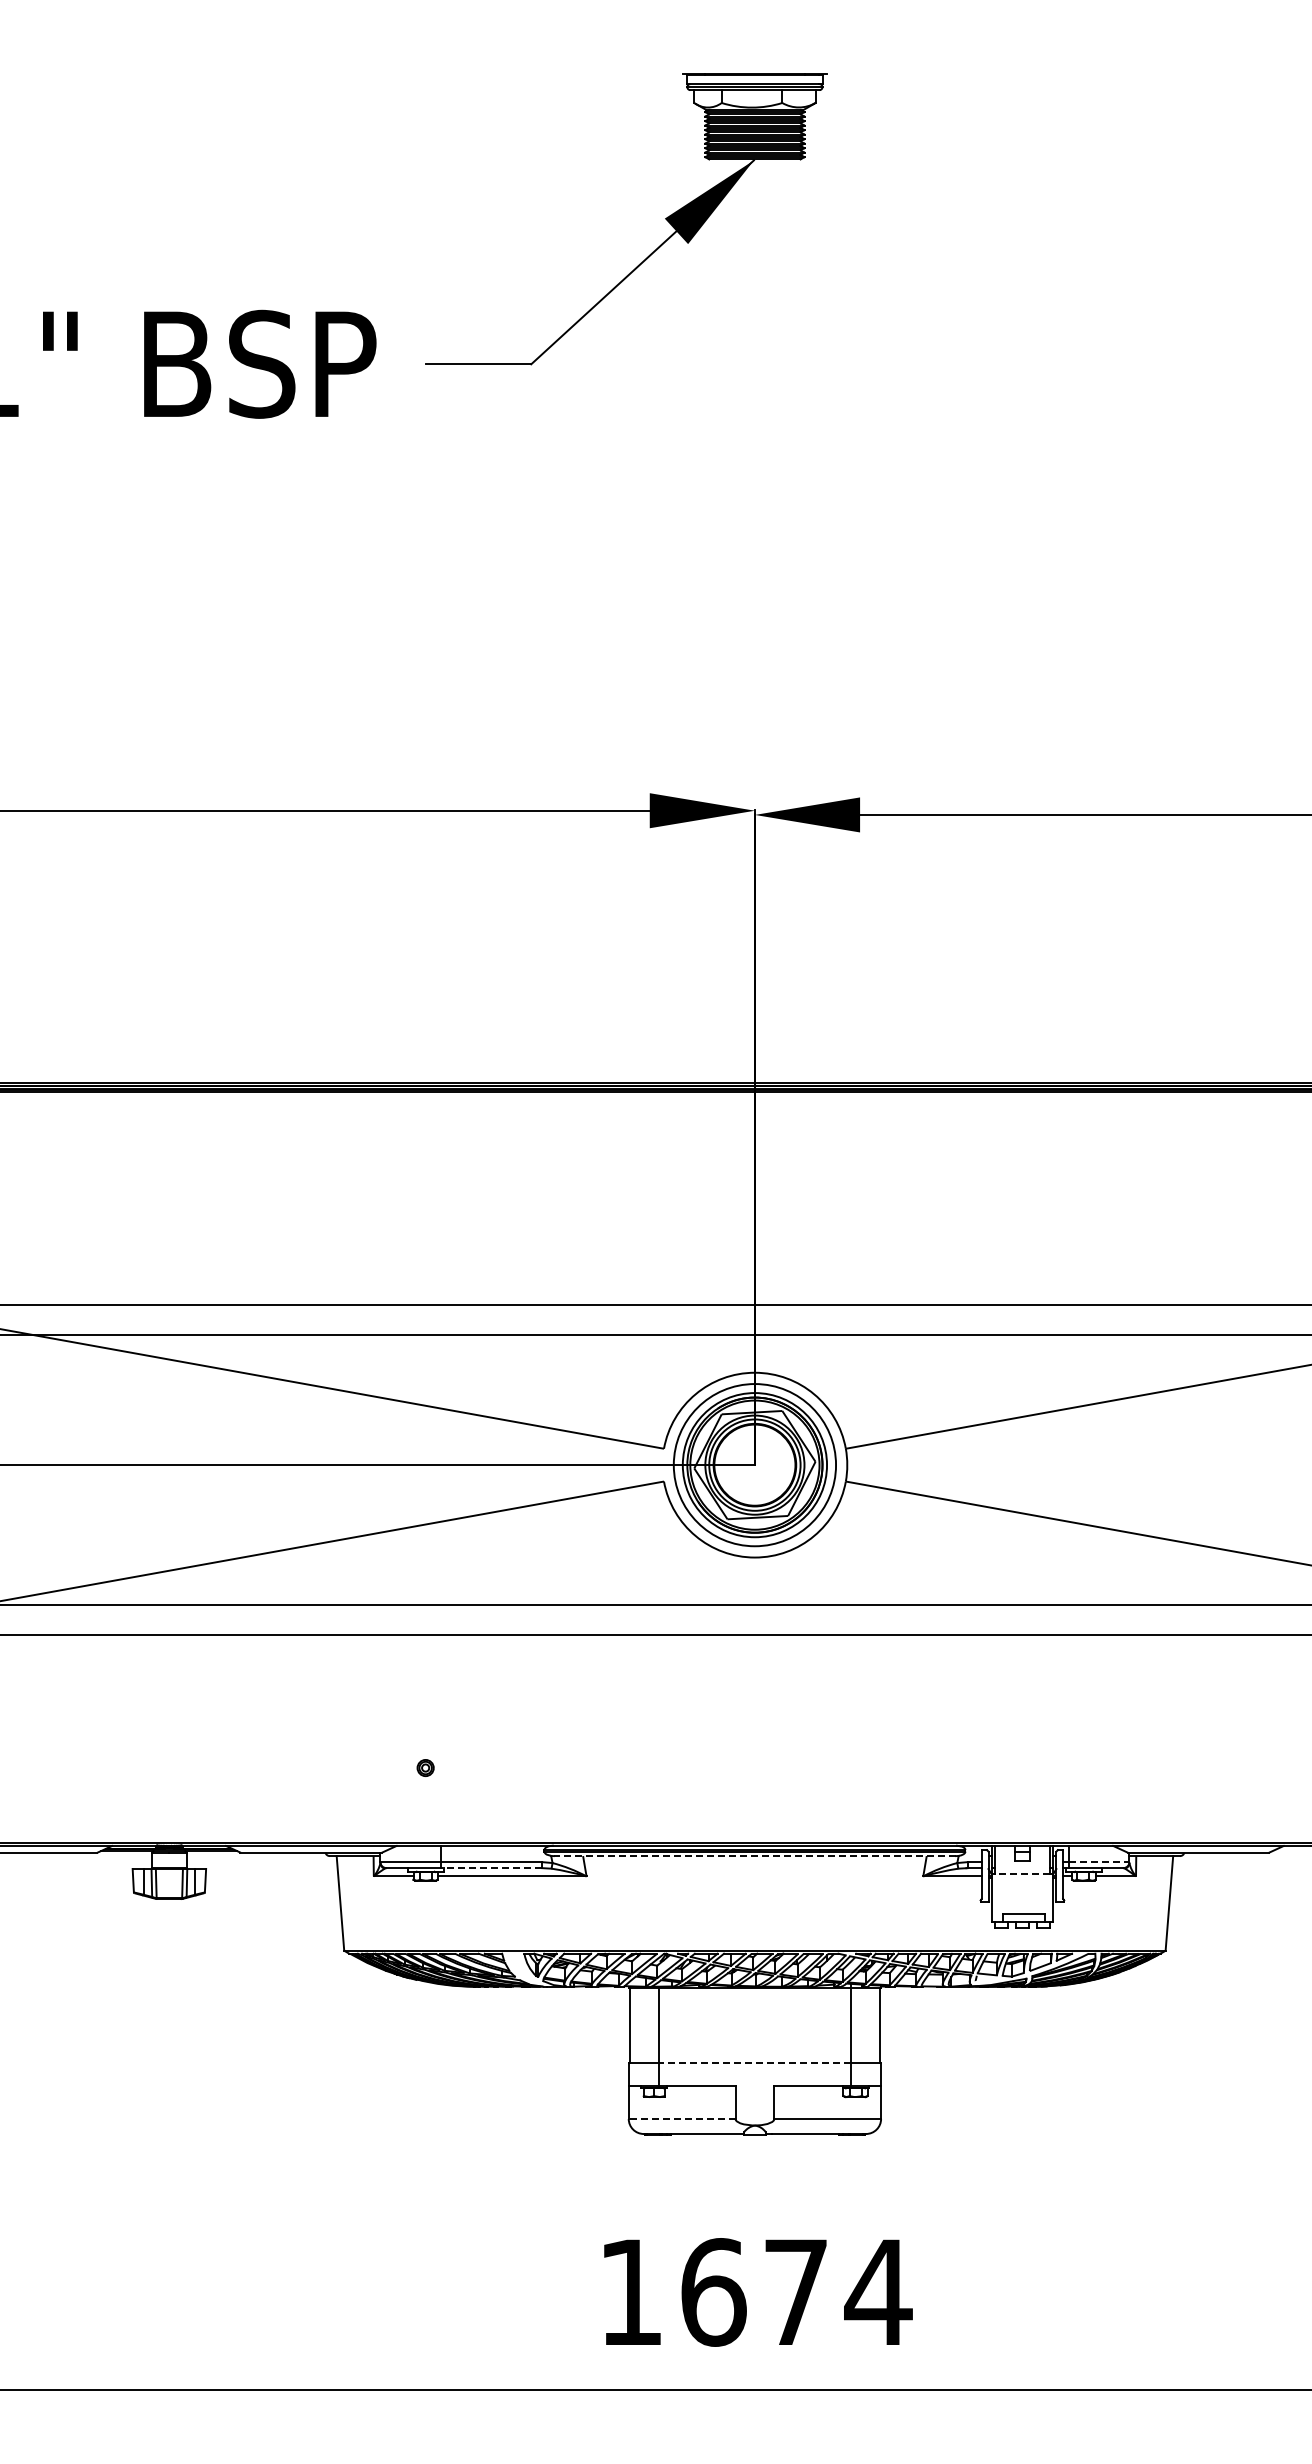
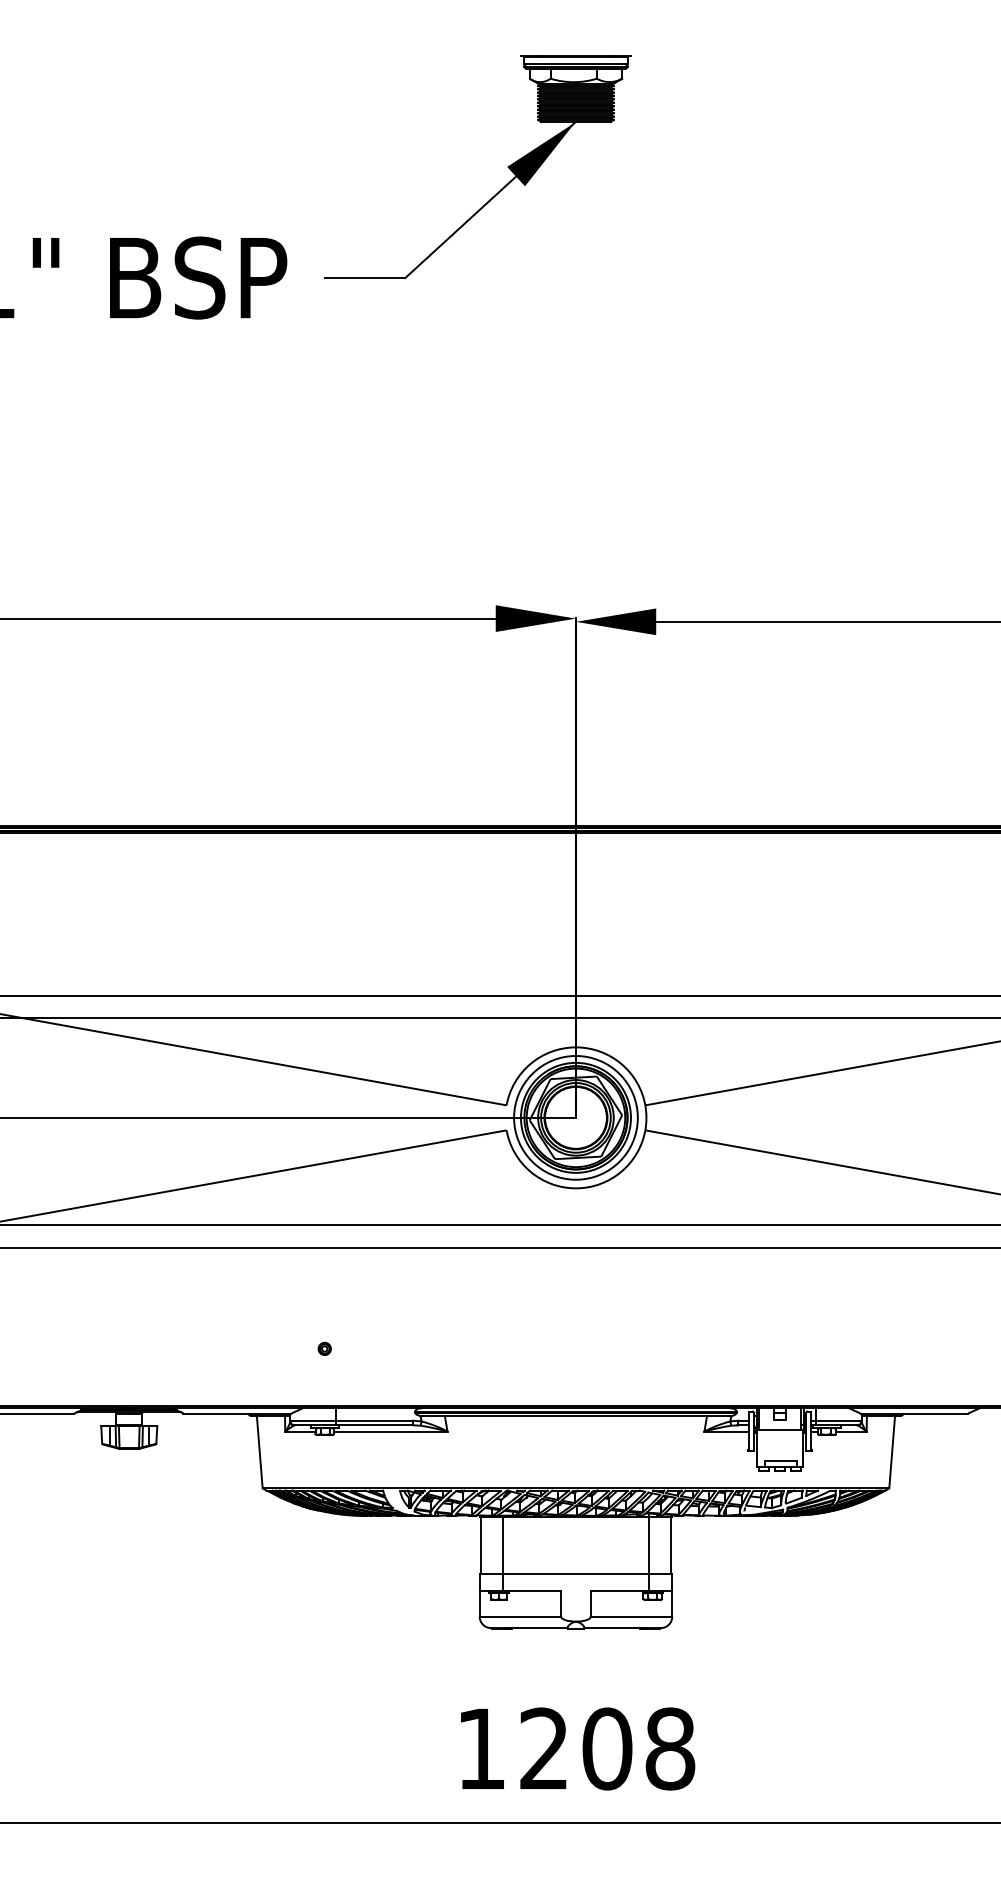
line: (754, 1856) -> (575, 1416), dashed -> solid
line: (1099, 1862) -> (838, 1421), dashed -> solid
line: (491, 1868) -> (375, 1425), dashed -> solid
line: (1022, 1874) -> (780, 1430), dashed -> solid
line: (754, 2063) -> (575, 1574), dashed -> solid
line: (681, 2118) -> (519, 1616), dashed -> solid
text: (796, 2292) -> (607, 1749), 1674 -> 1208

